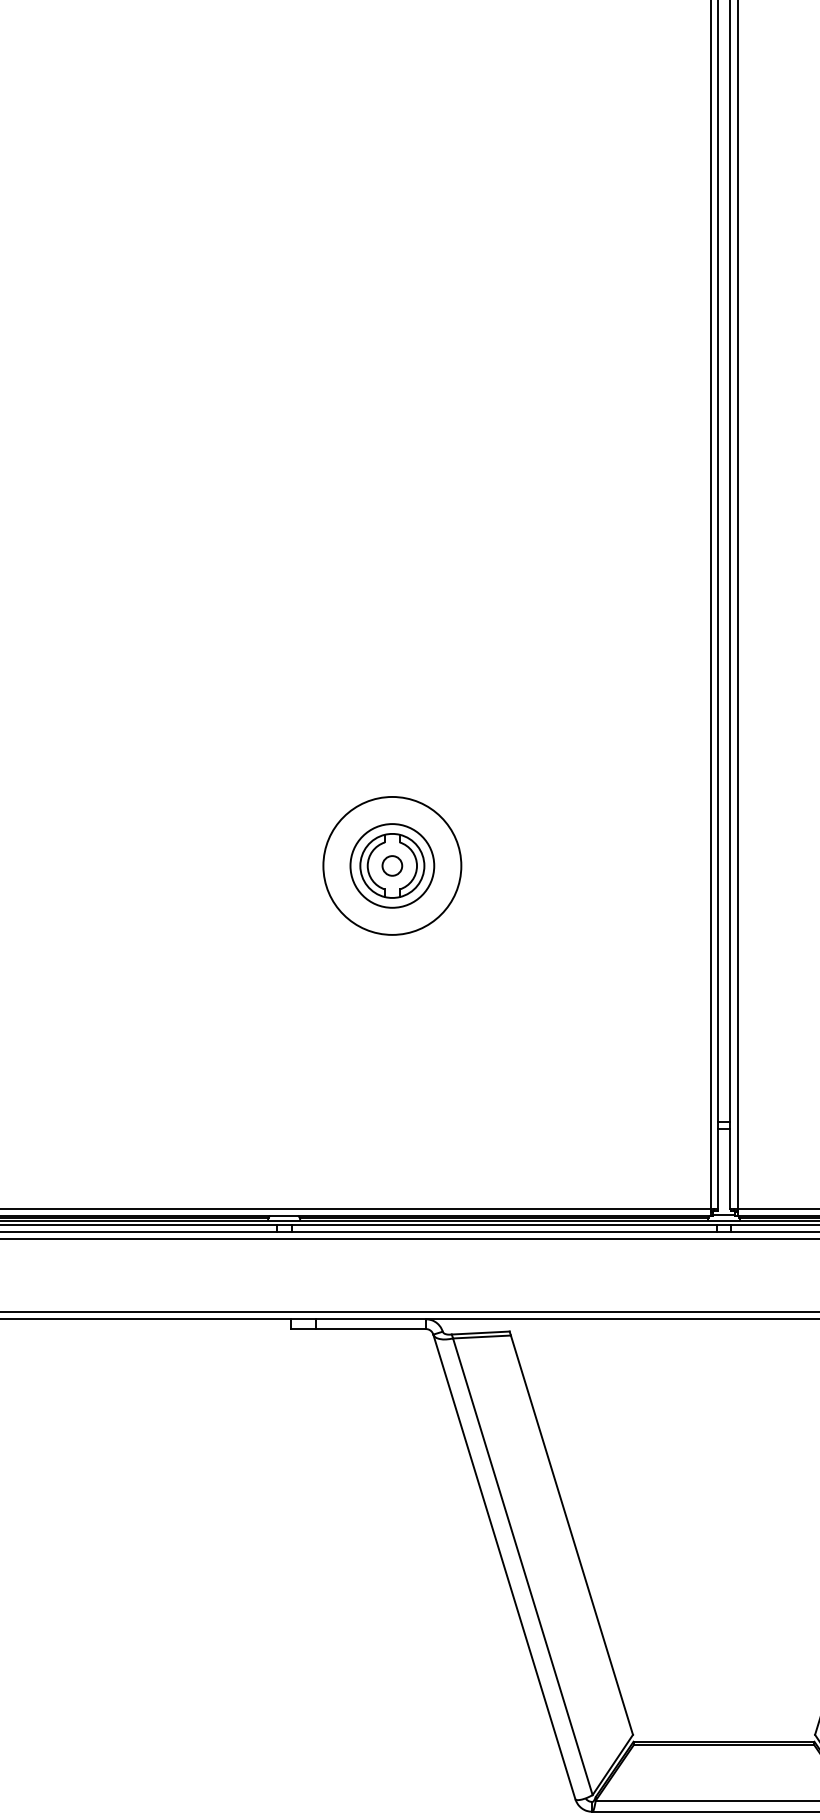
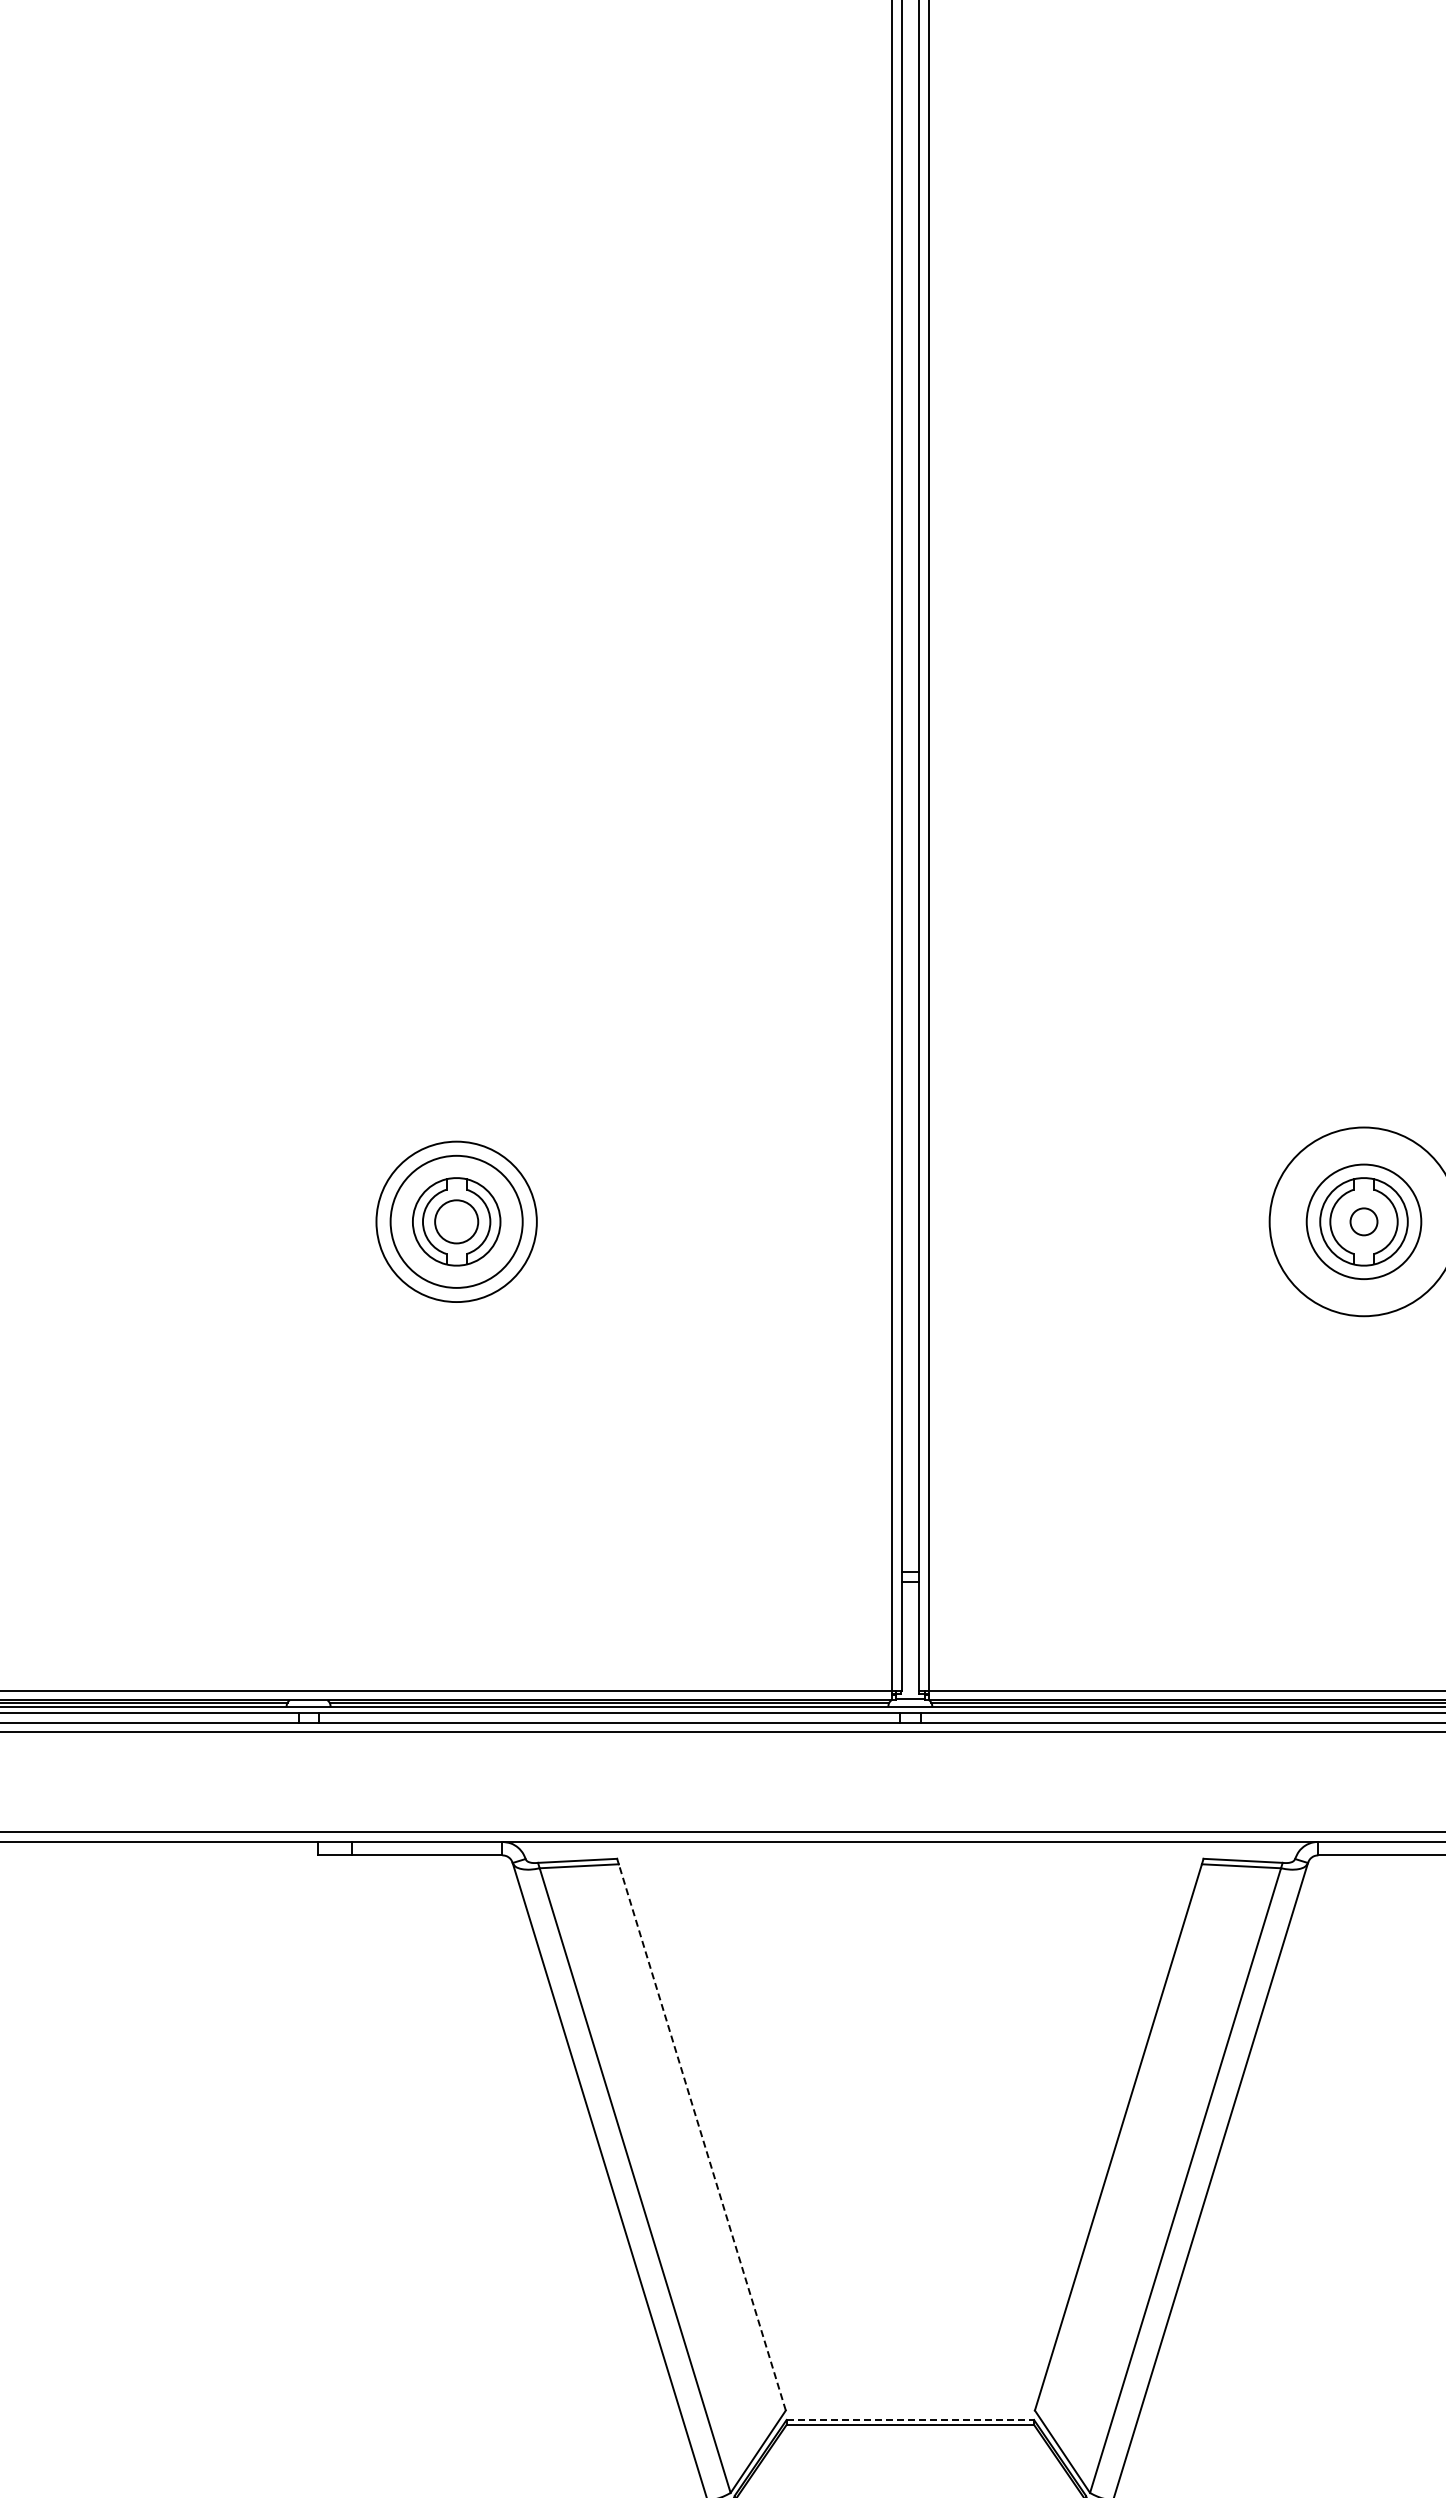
circle: (392, 865) -> (456, 1221), size x0.7
circle: (392, 865) -> (456, 1221), size x1.4
circle: (392, 865) -> (456, 1221), size x1.6
line: (572, 1535) -> (702, 2137), solid -> dashed
line: (724, 1741) -> (910, 2419), solid -> dashed

